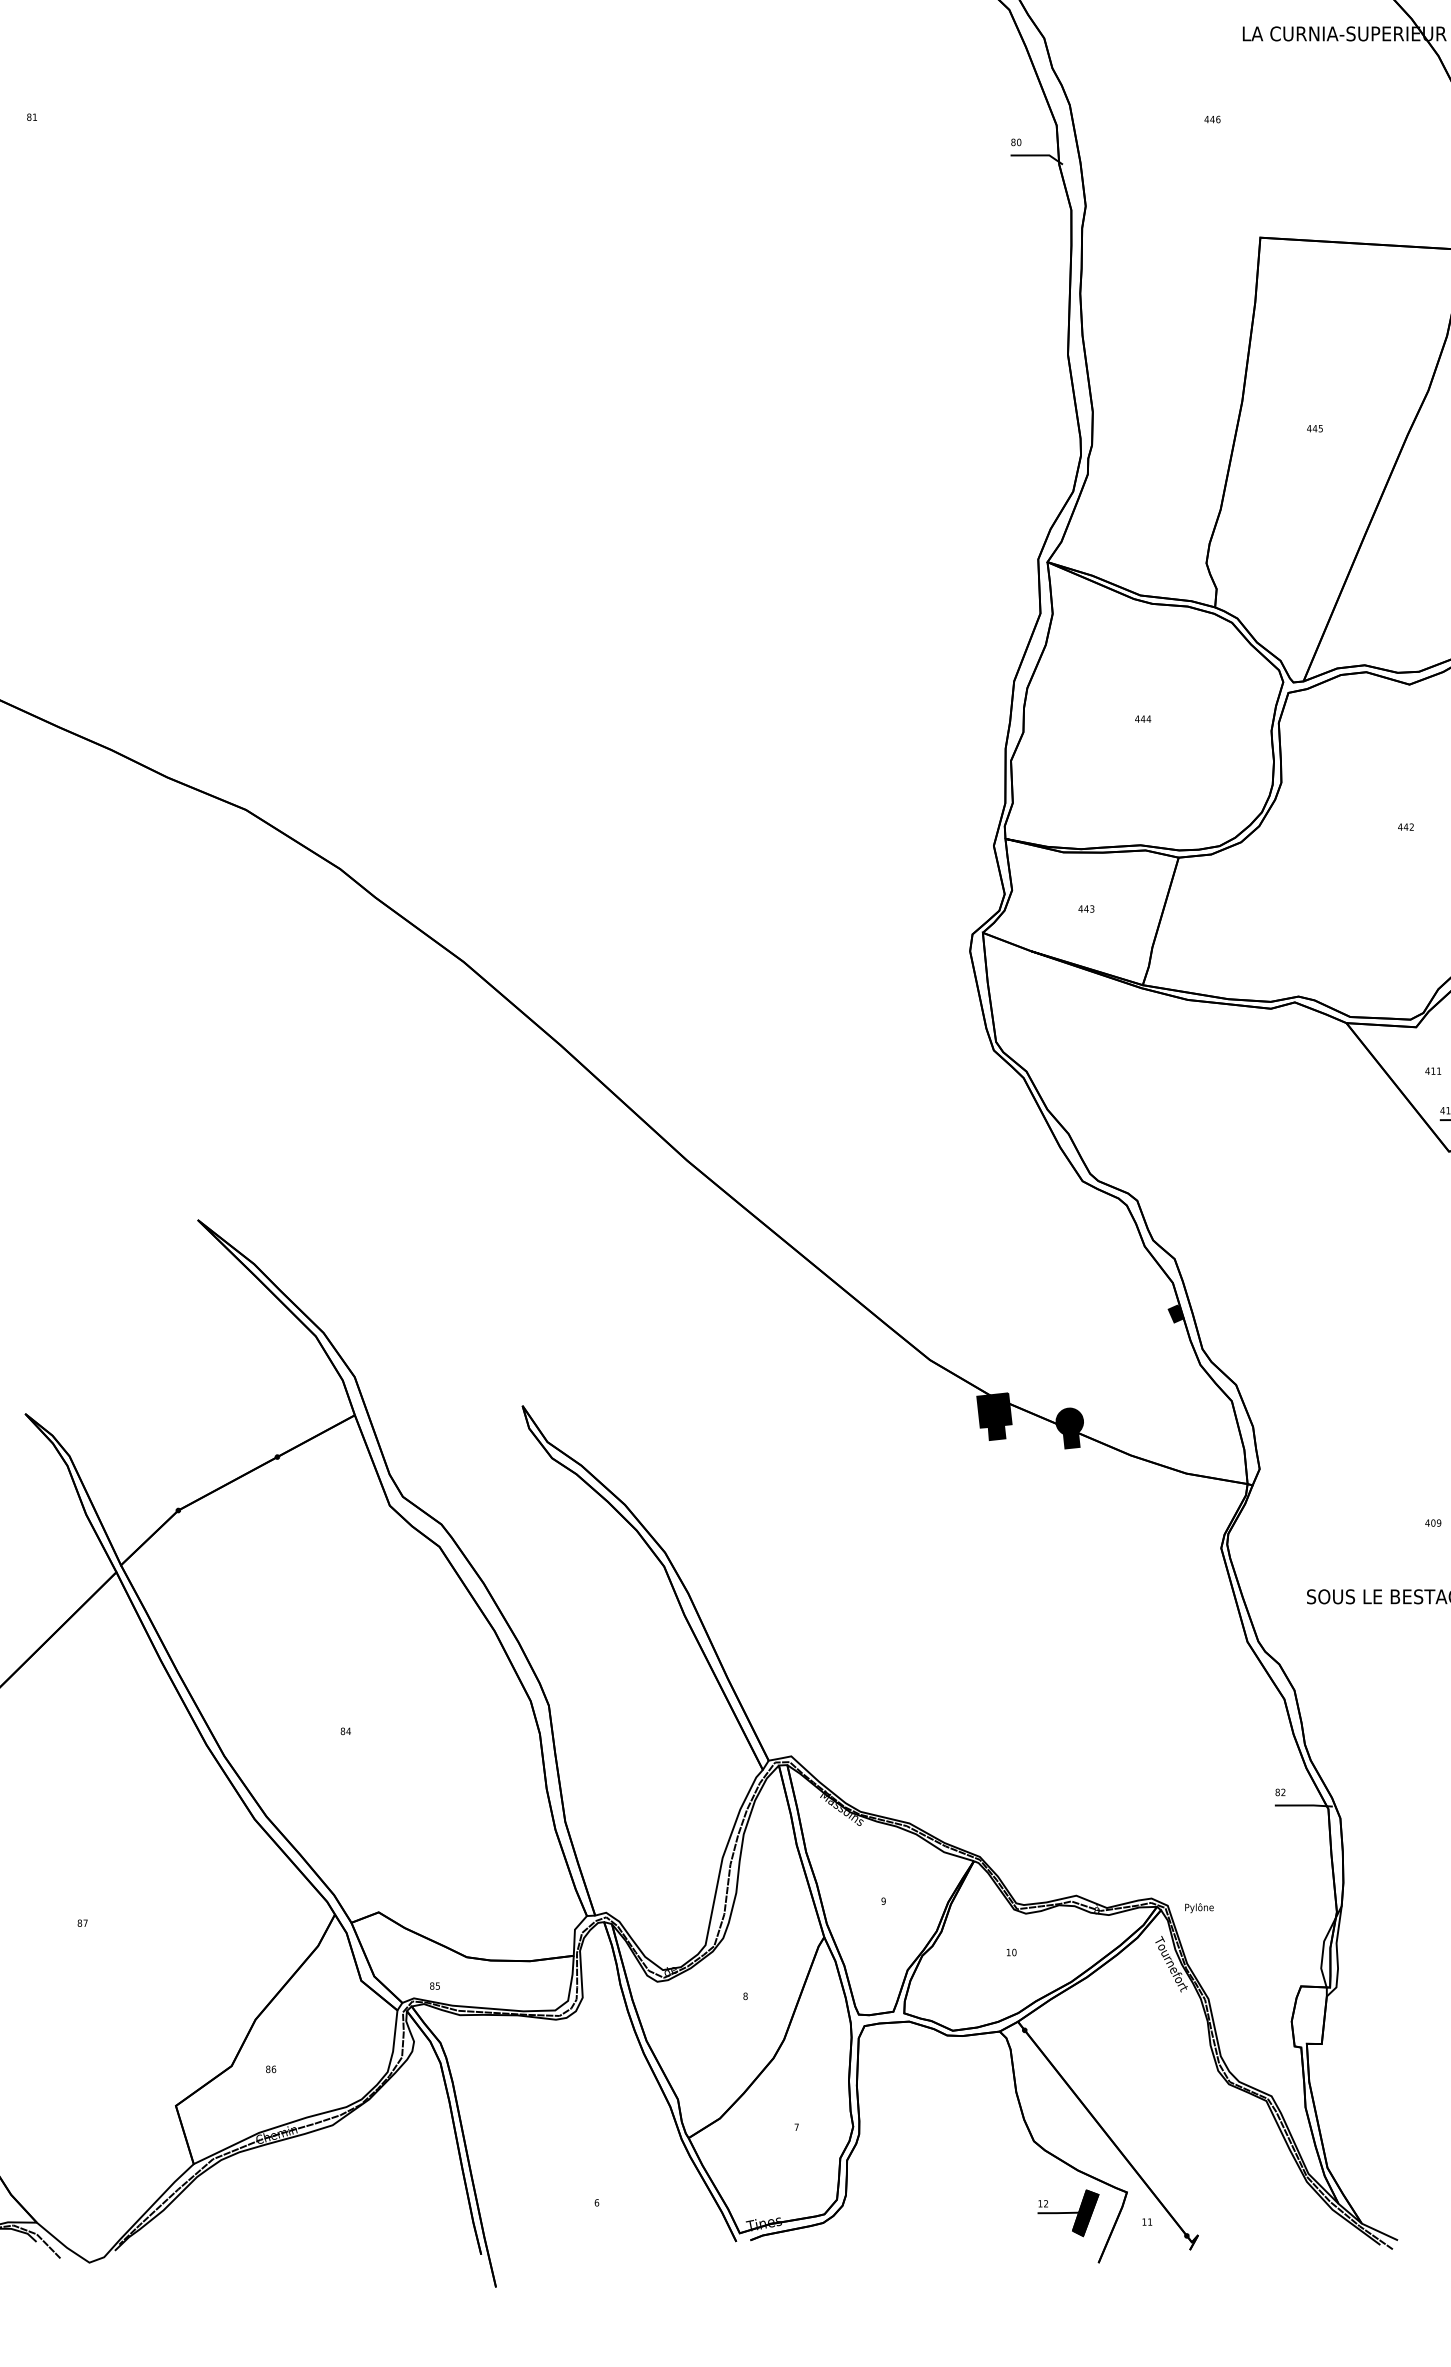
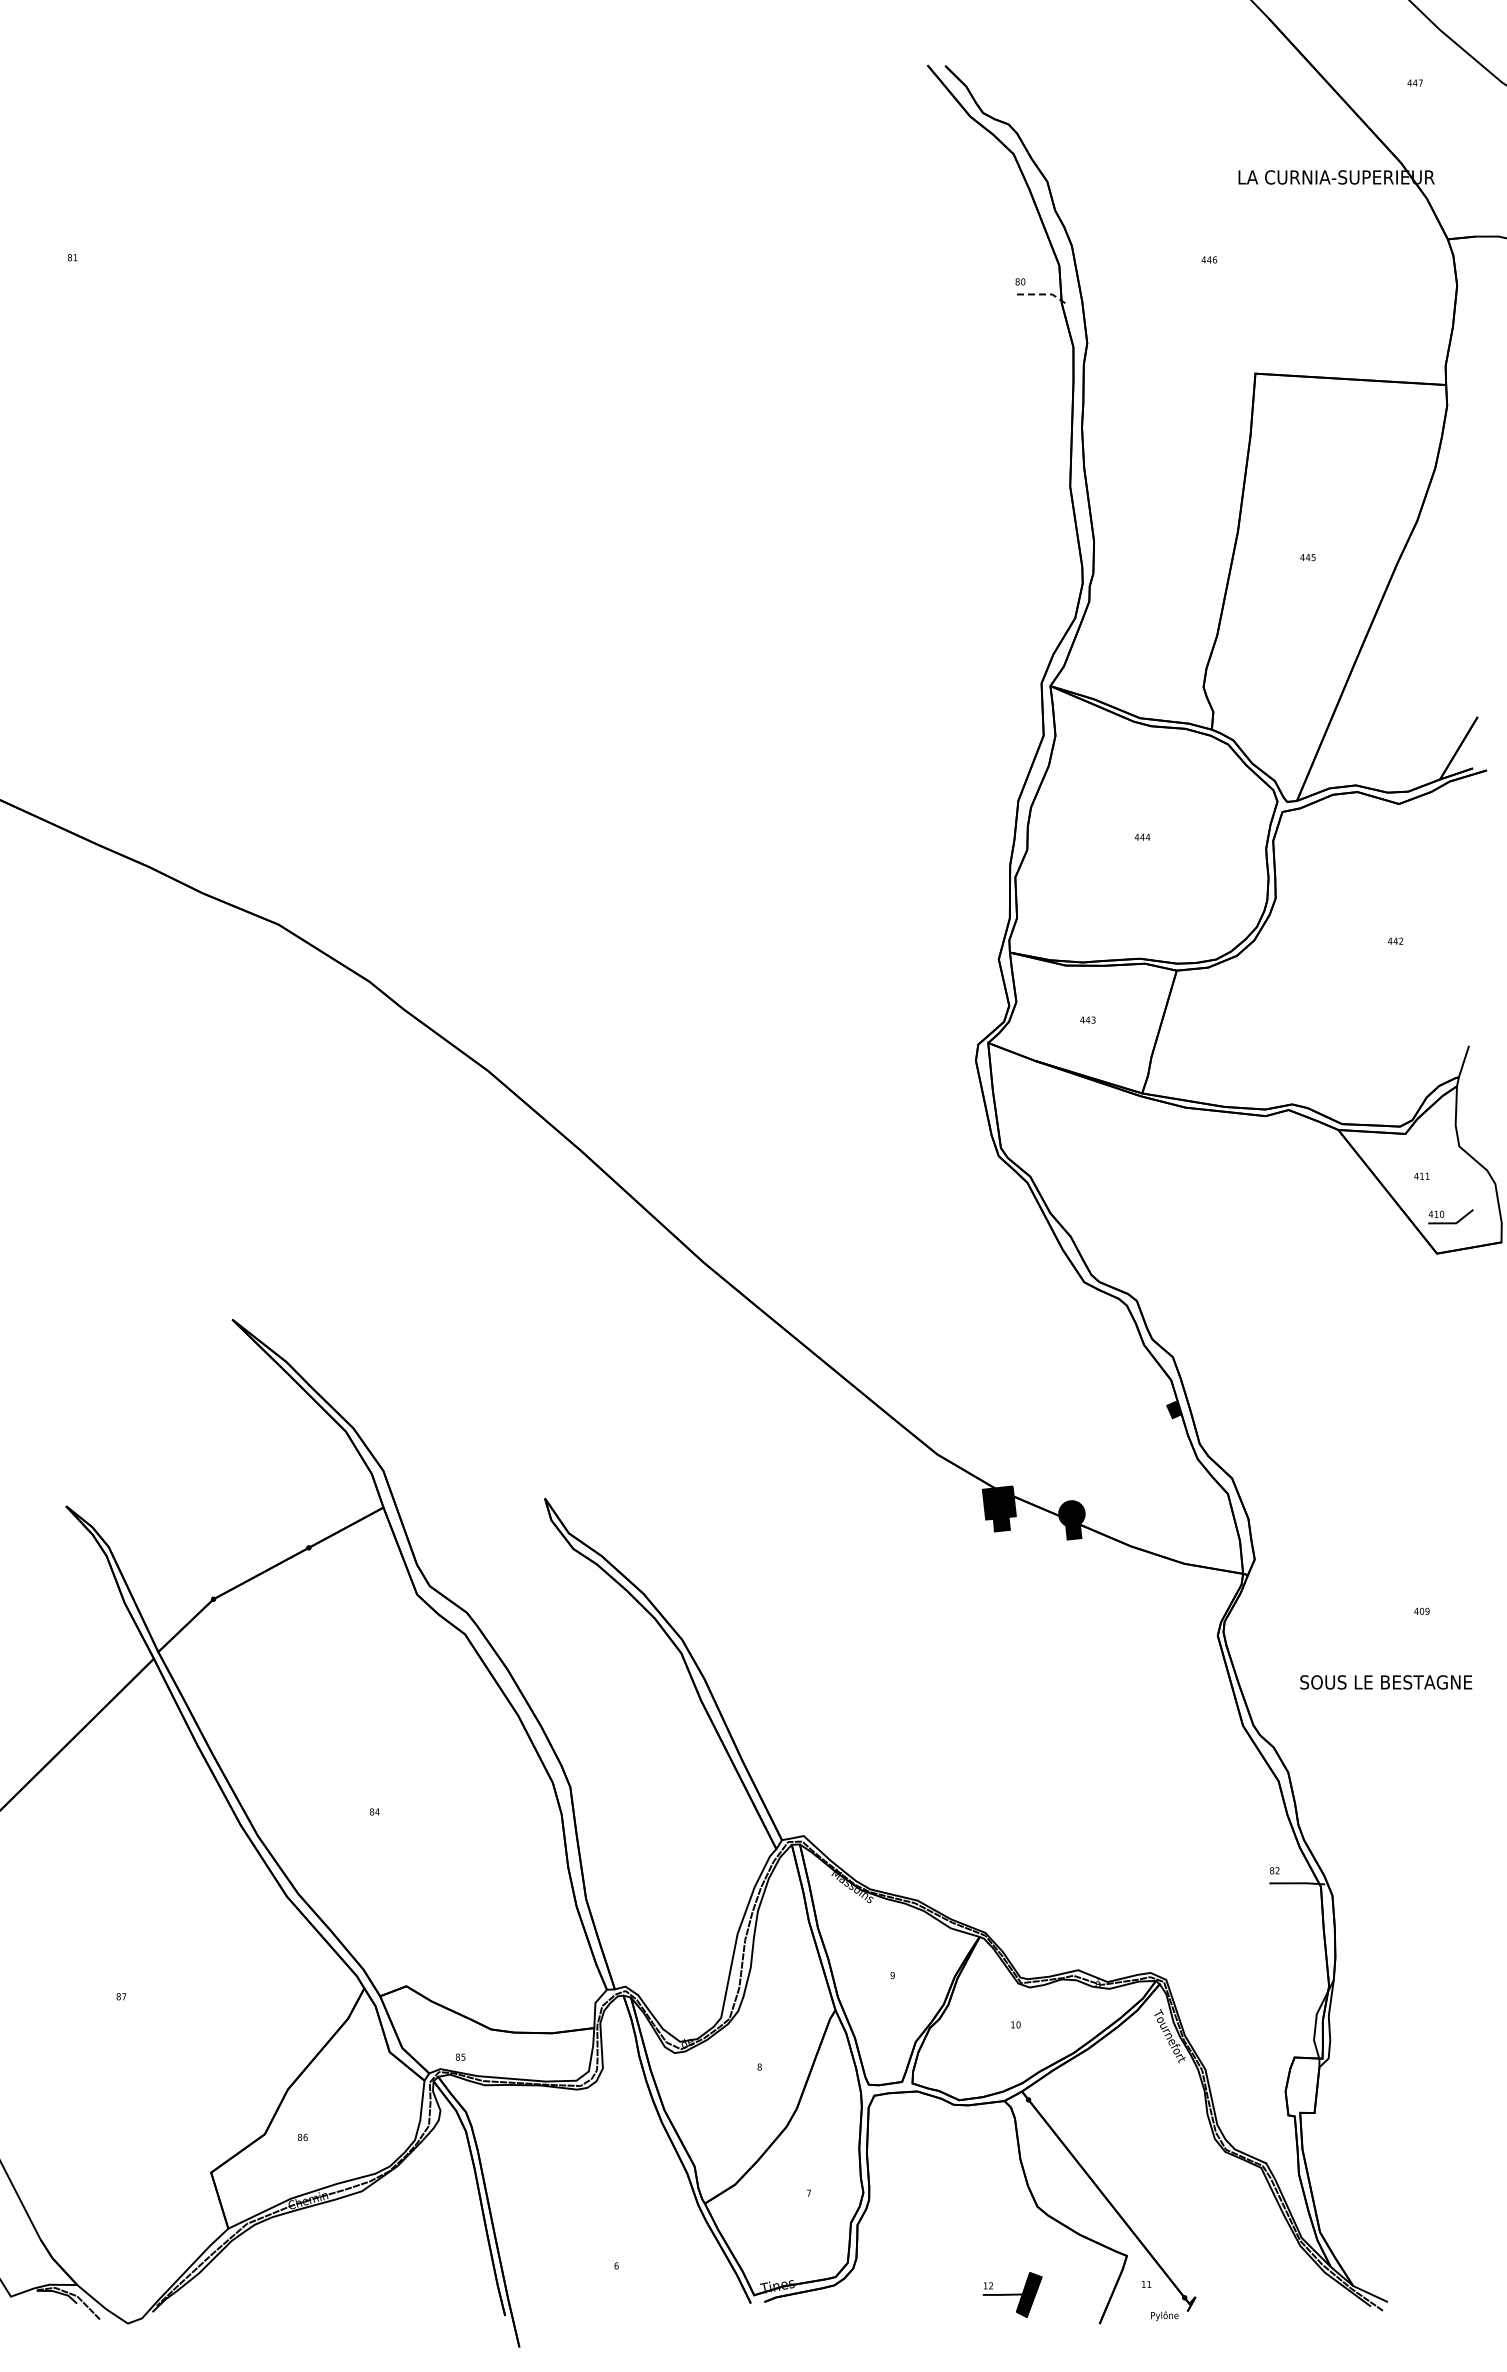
line: (1038, 155) -> (1041, 294), solid -> dashed
text: (1199, 1907) -> (1164, 2315), moved
part: (1068, 2212) -> (1012, 2294), moved

